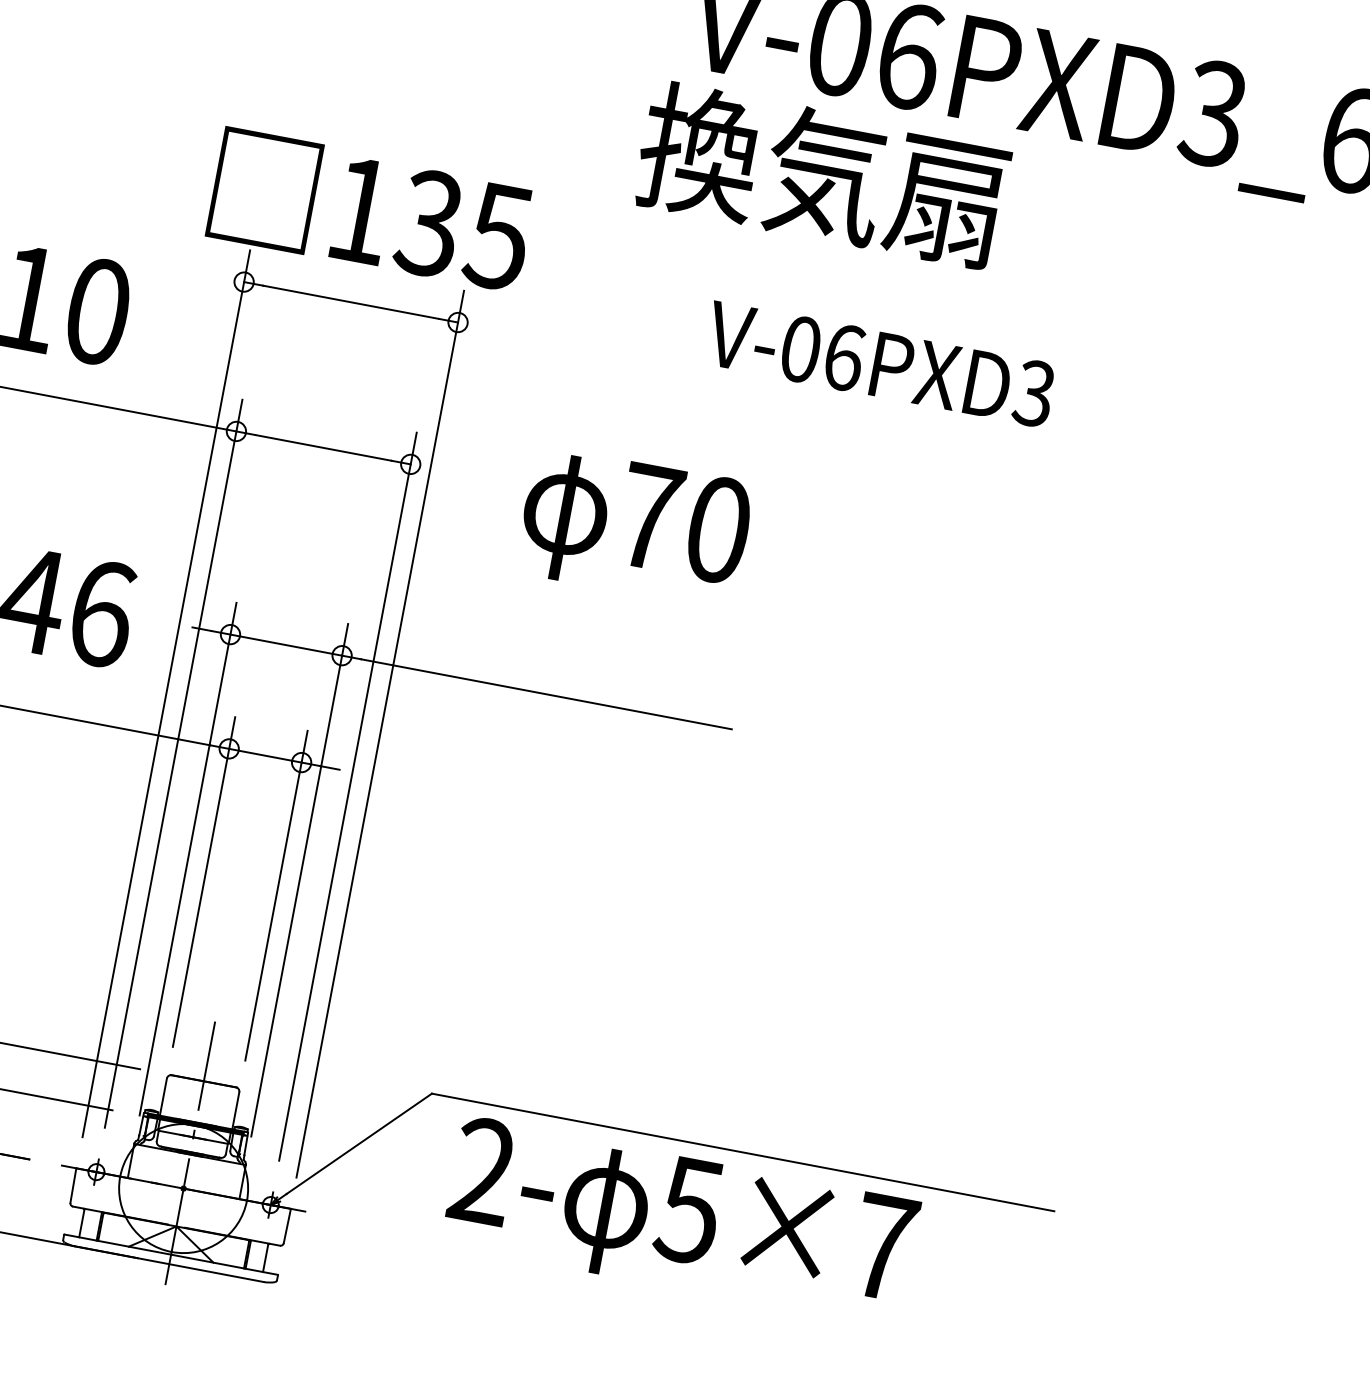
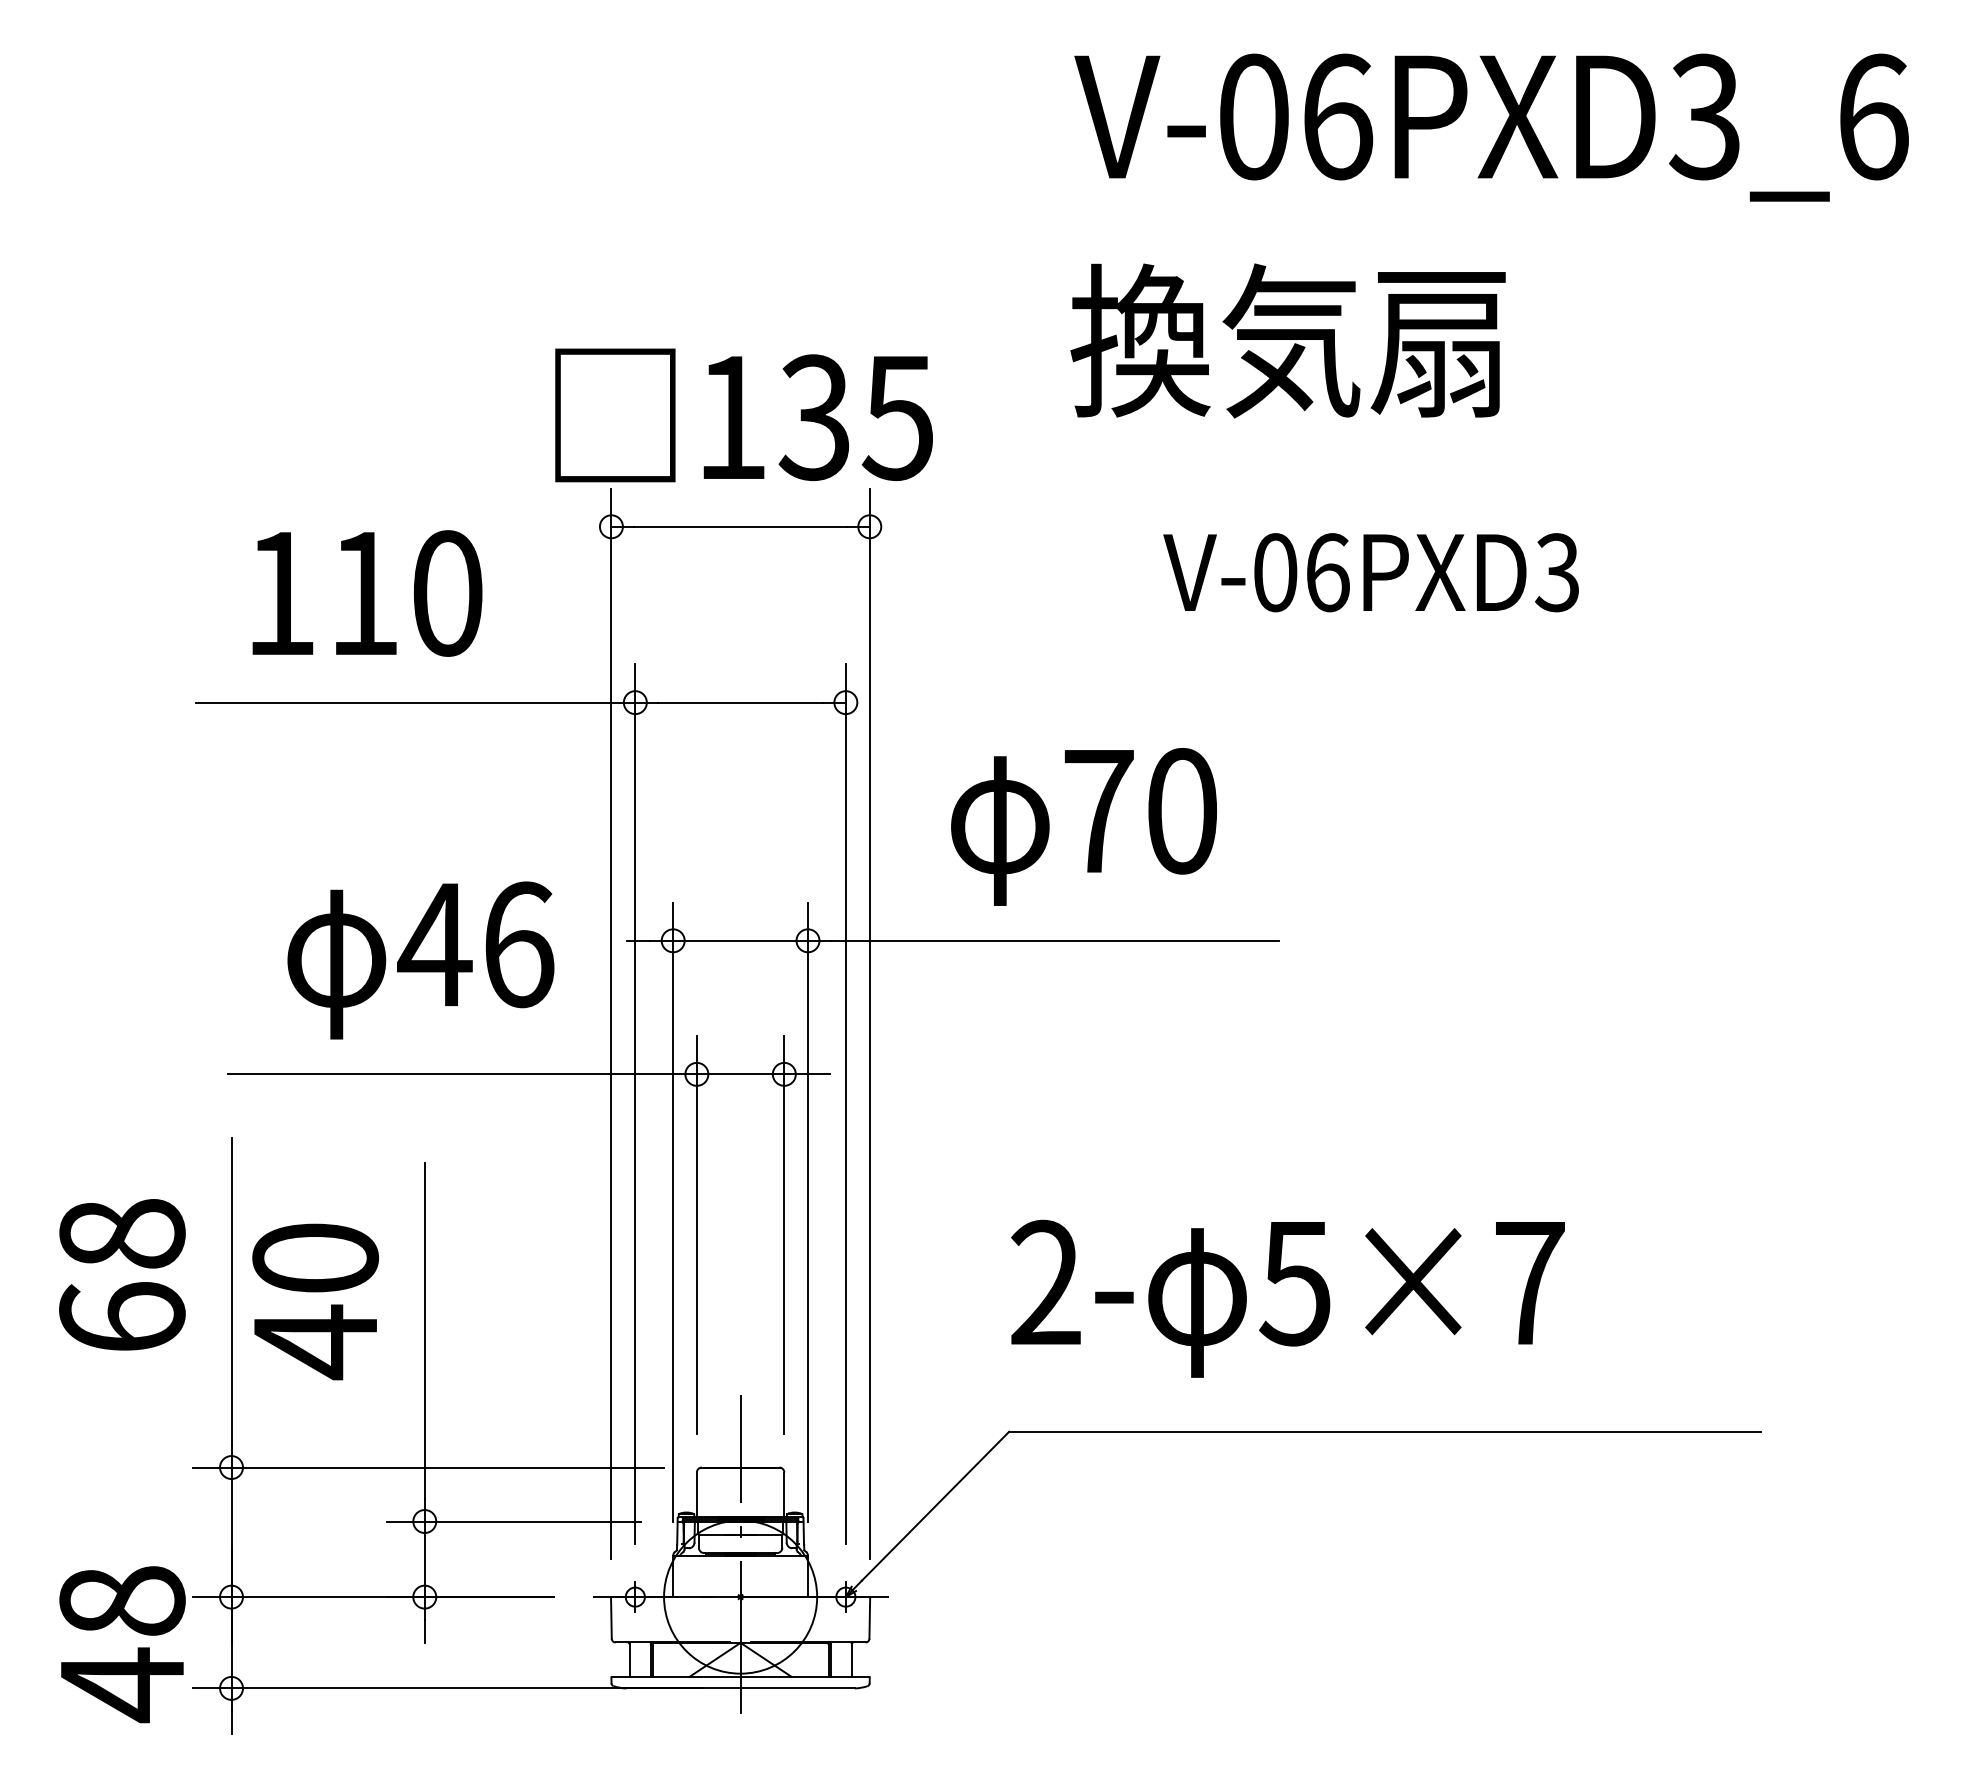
text: (821, 174) -> (1287, 340), moved
text: (879, 364) -> (1370, 572), moved
text: (634, 527) -> (1083, 826), moved
text: (680, 1221) -> (1287, 1298), moved

